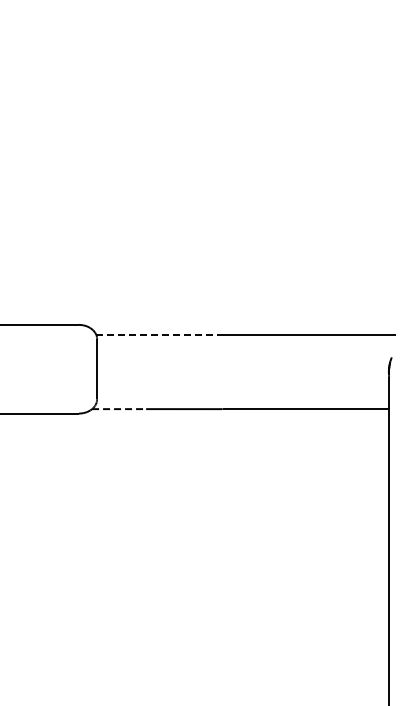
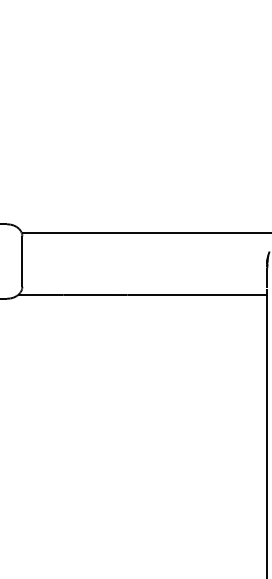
line: (159, 334) -> (74, 232), dashed -> solid
line: (119, 409) -> (41, 295), dashed -> solid

